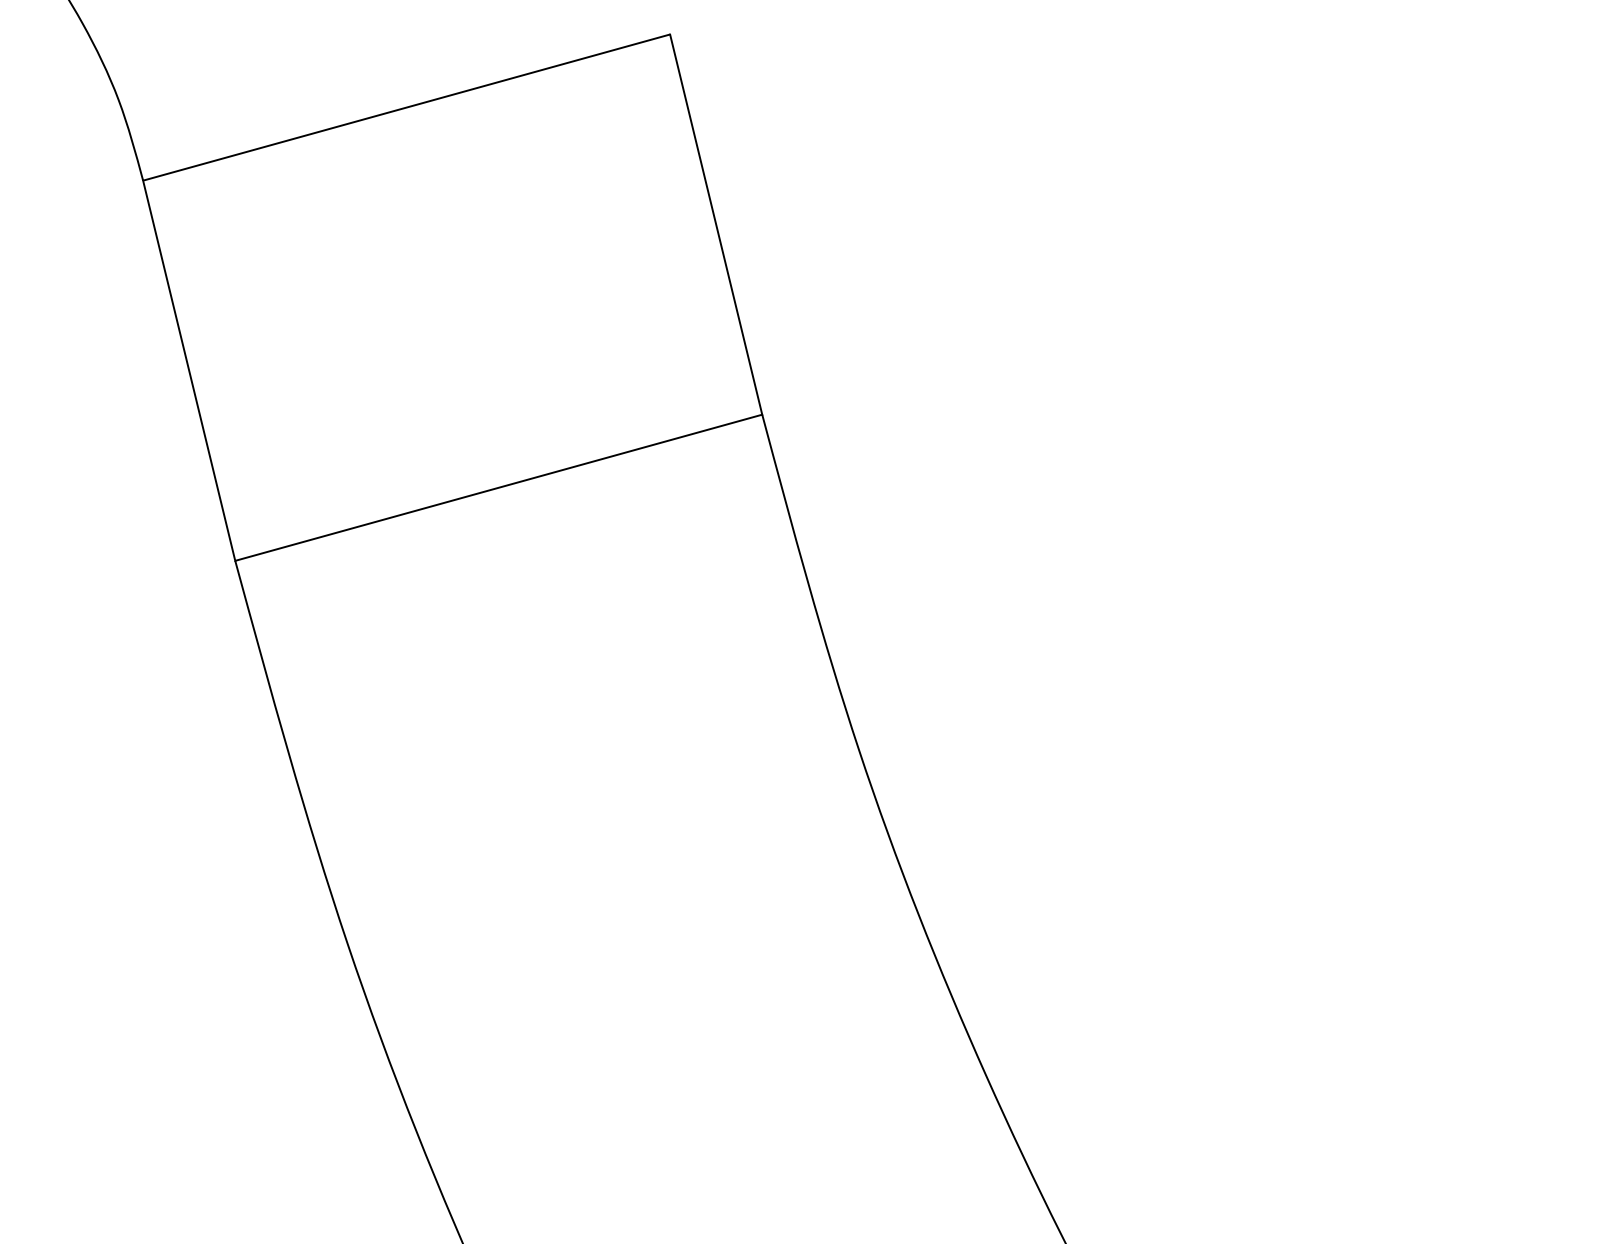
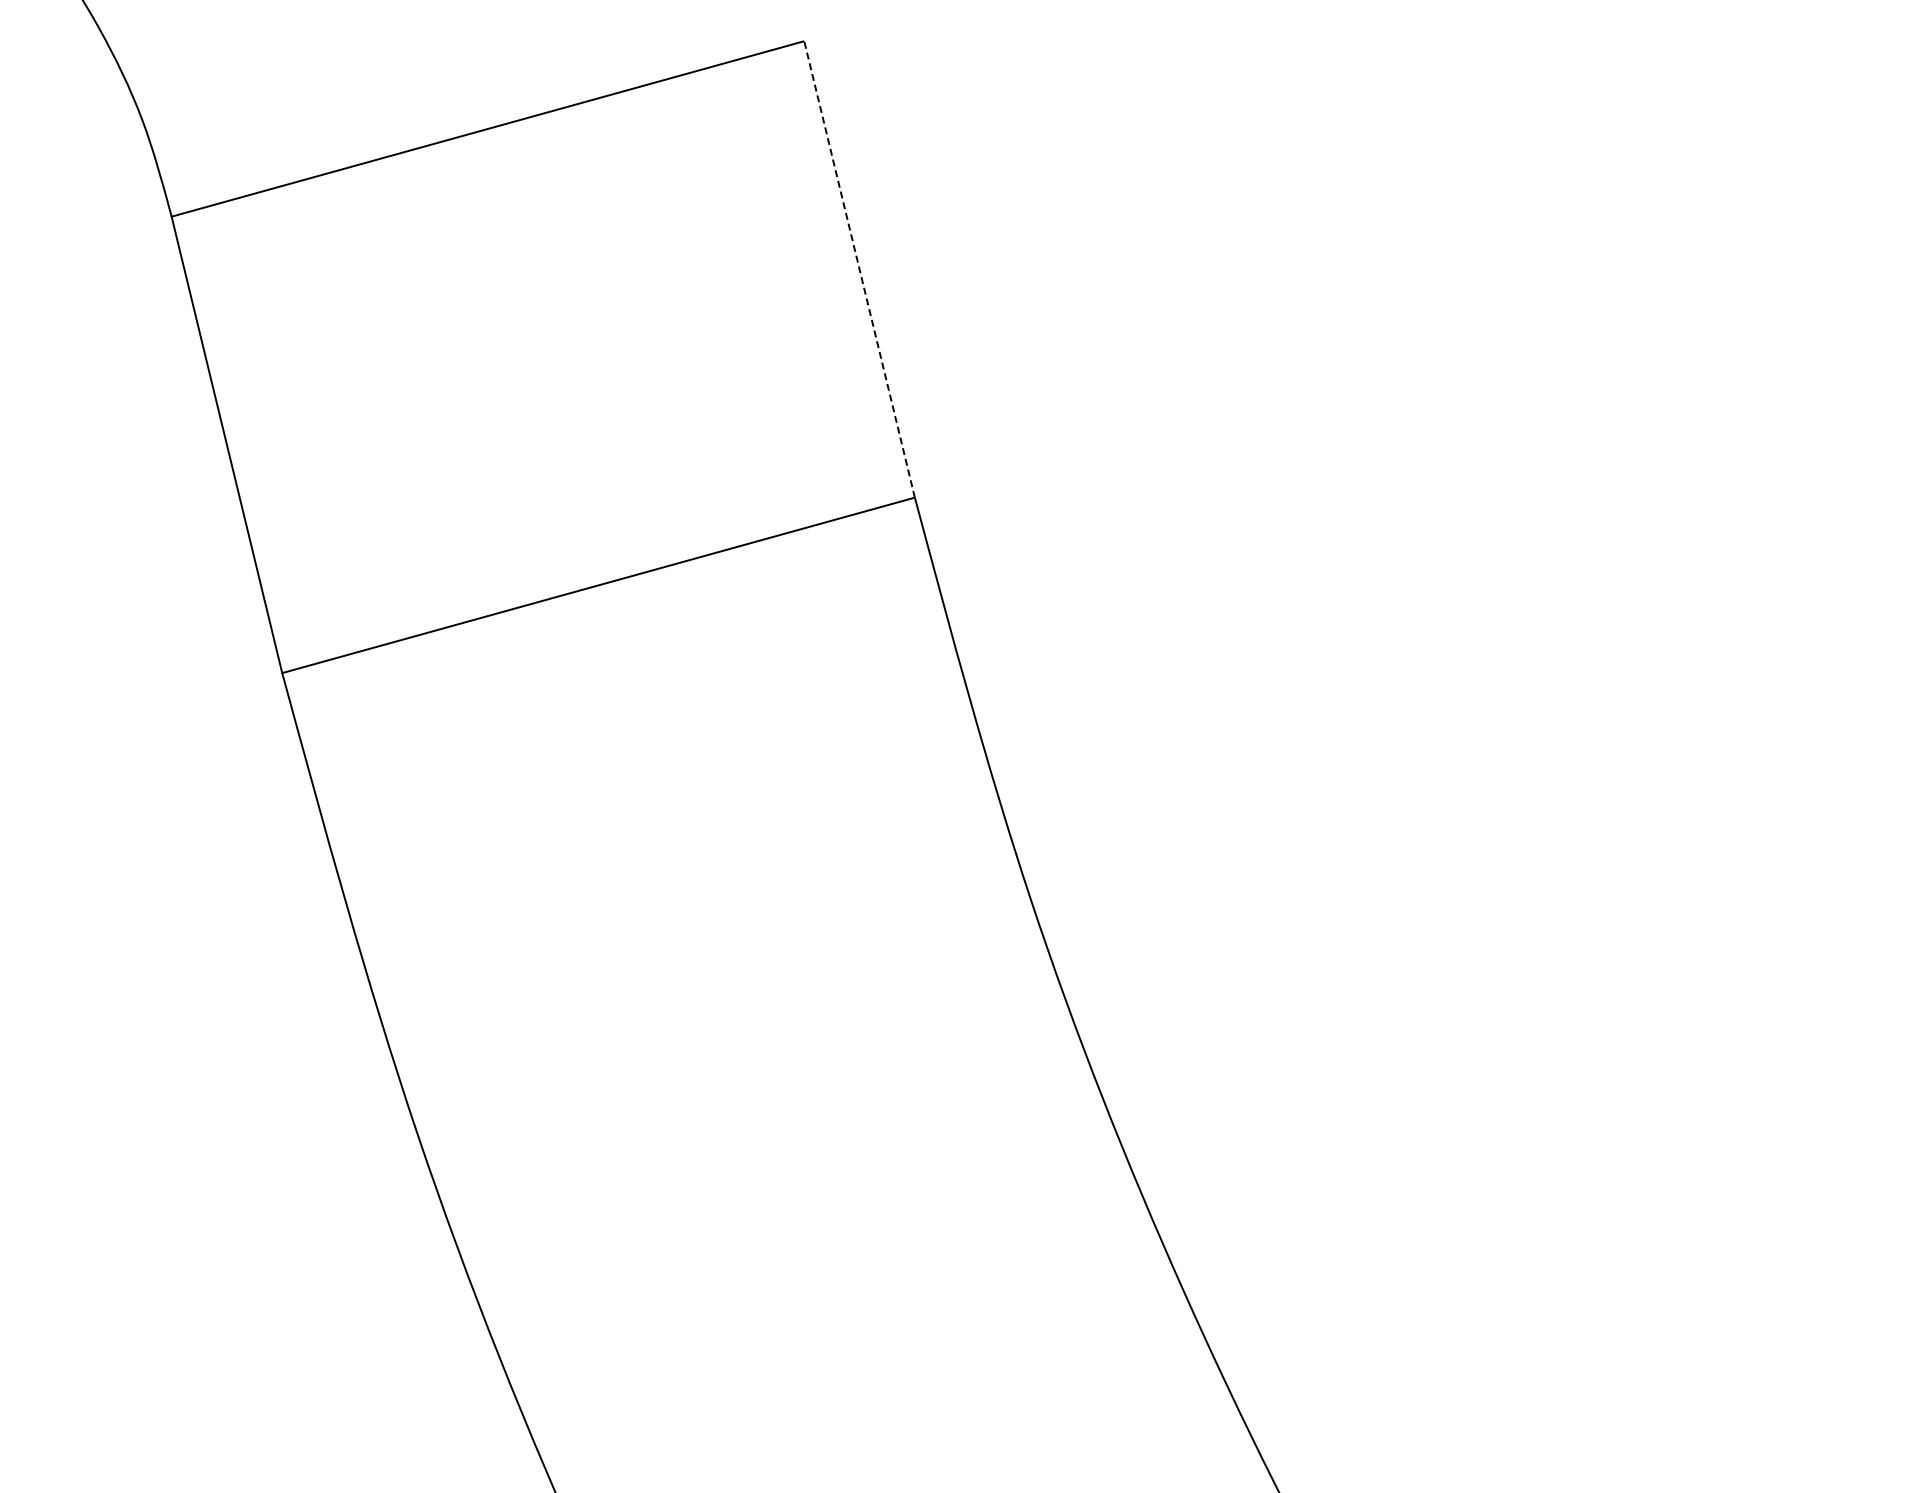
line: (716, 224) -> (859, 269), solid -> dashed

